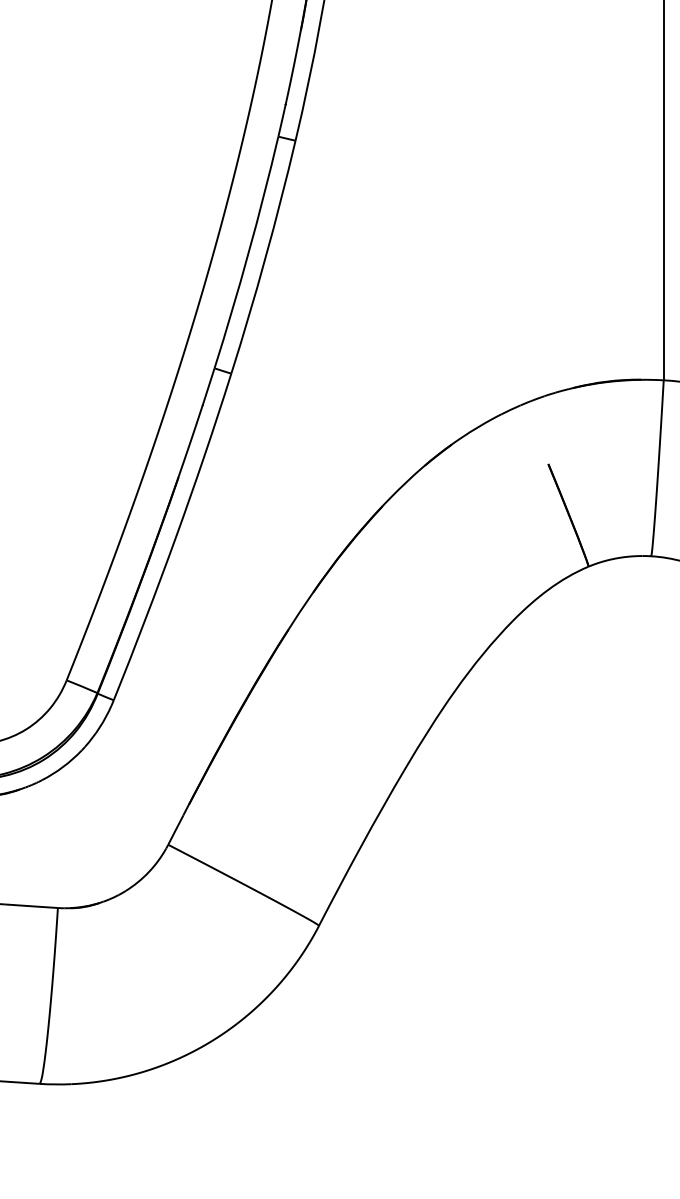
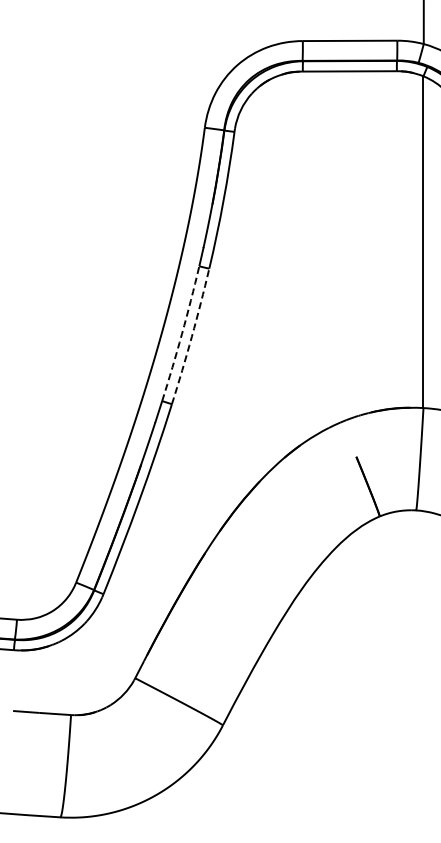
arc: (247, 253) -> (181, 334), solid -> dashed
arc: (264, 257) -> (191, 336), solid -> dashed

